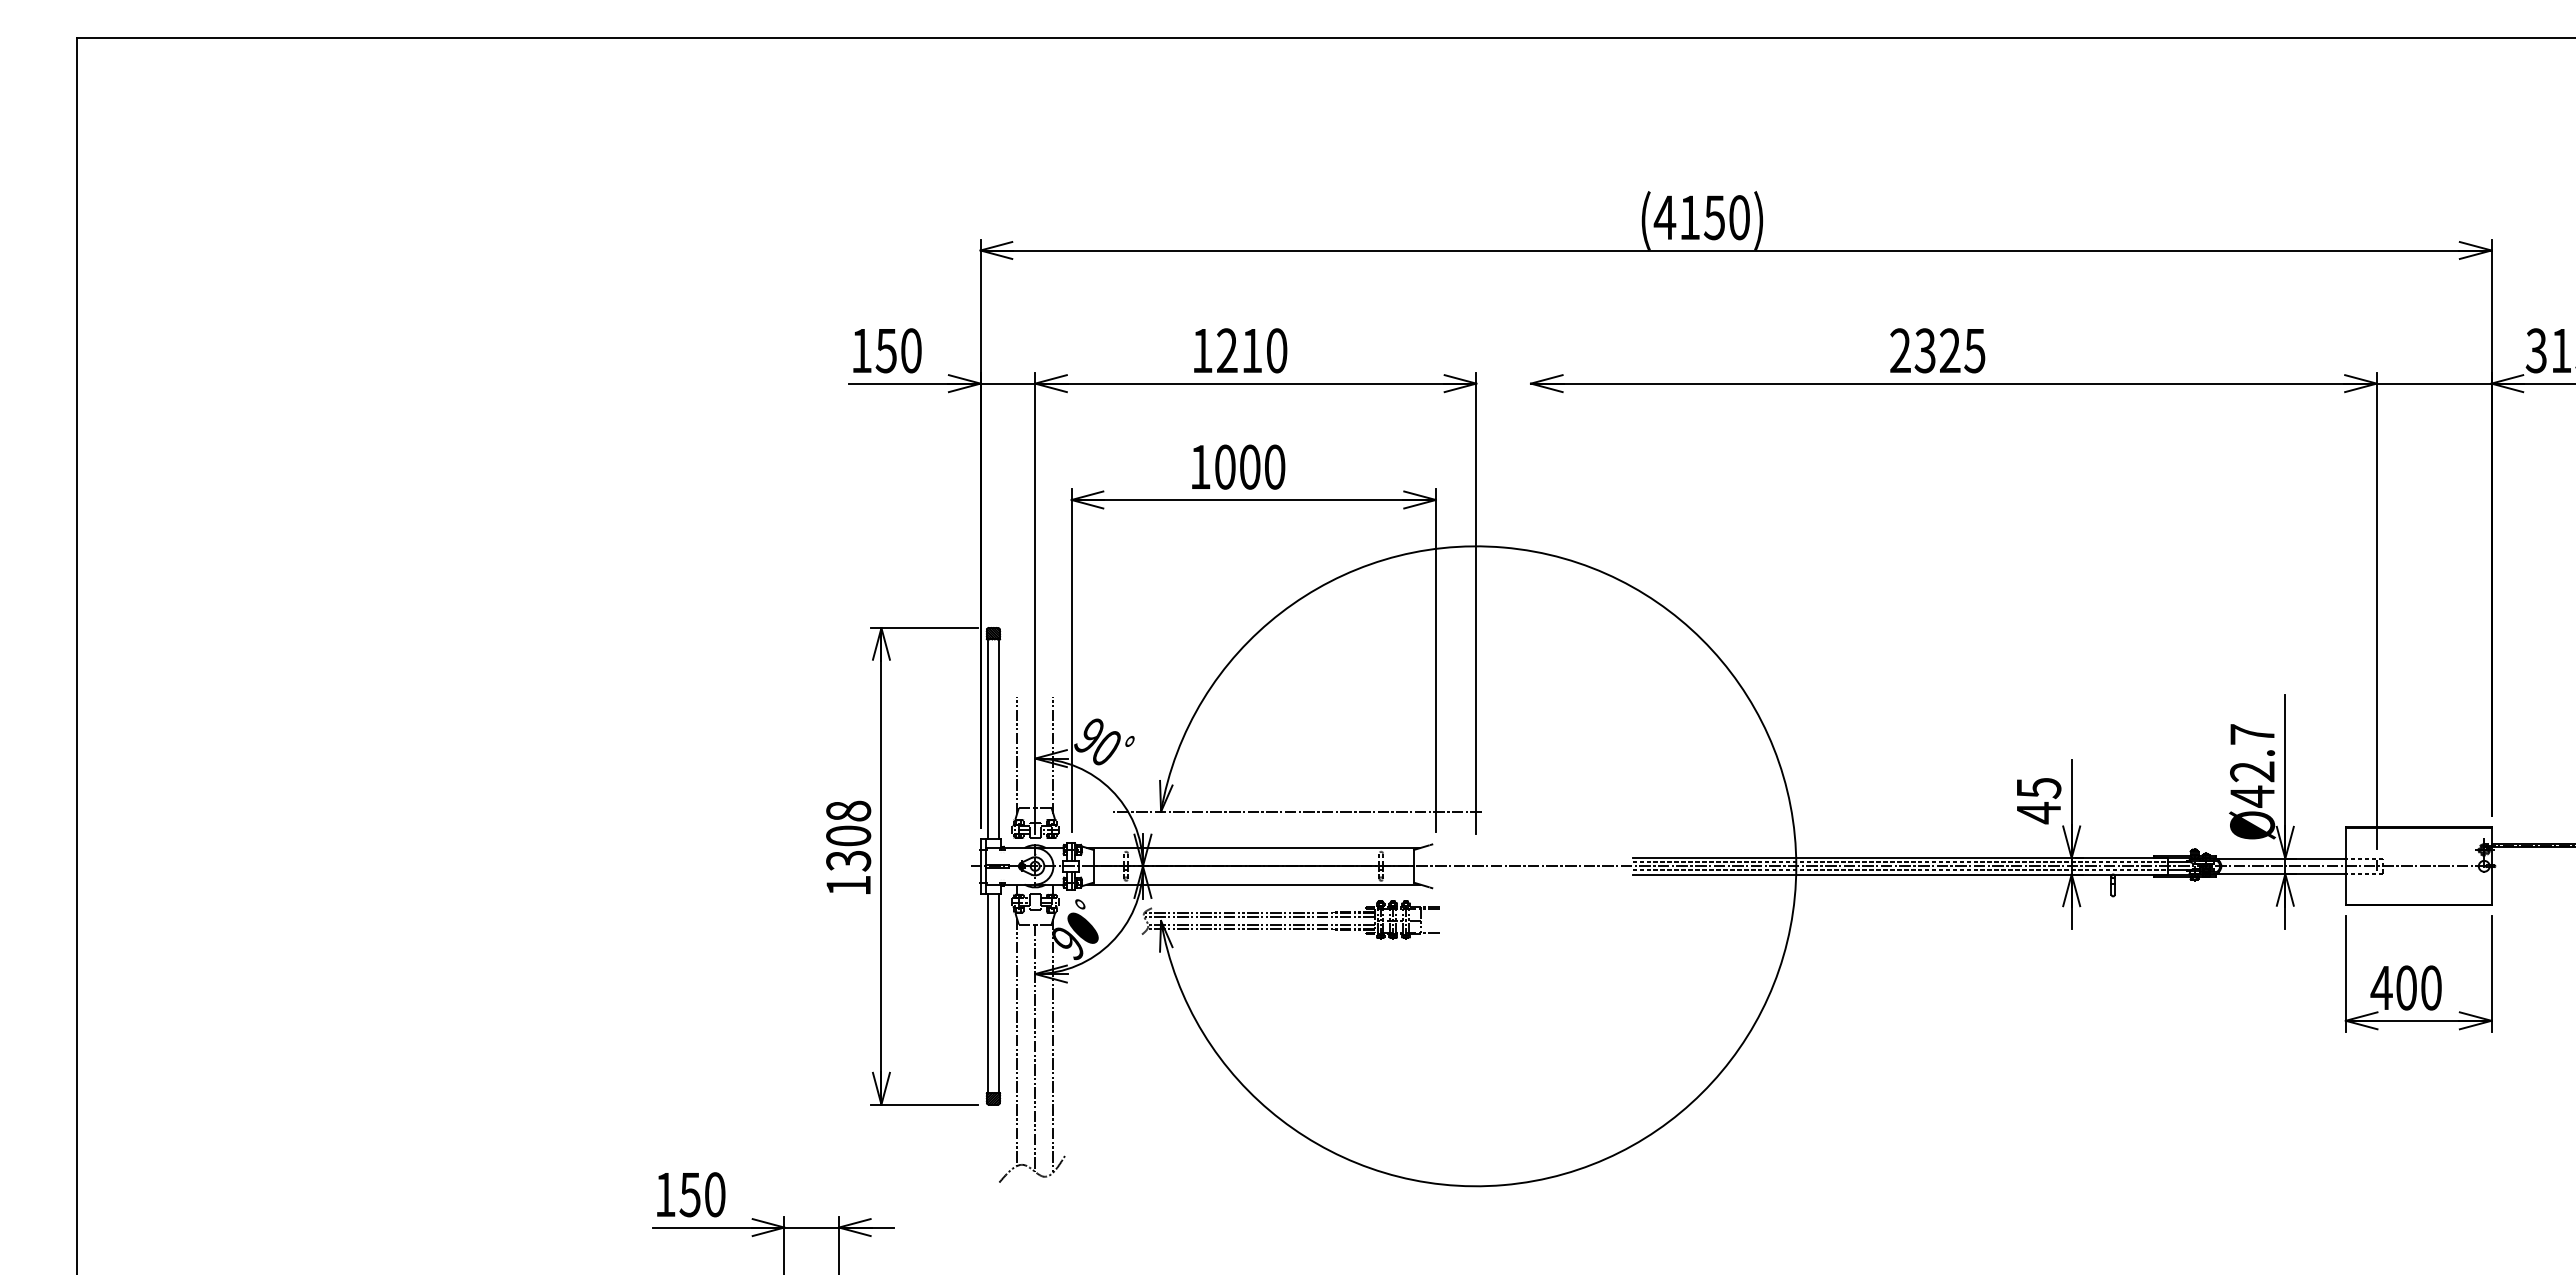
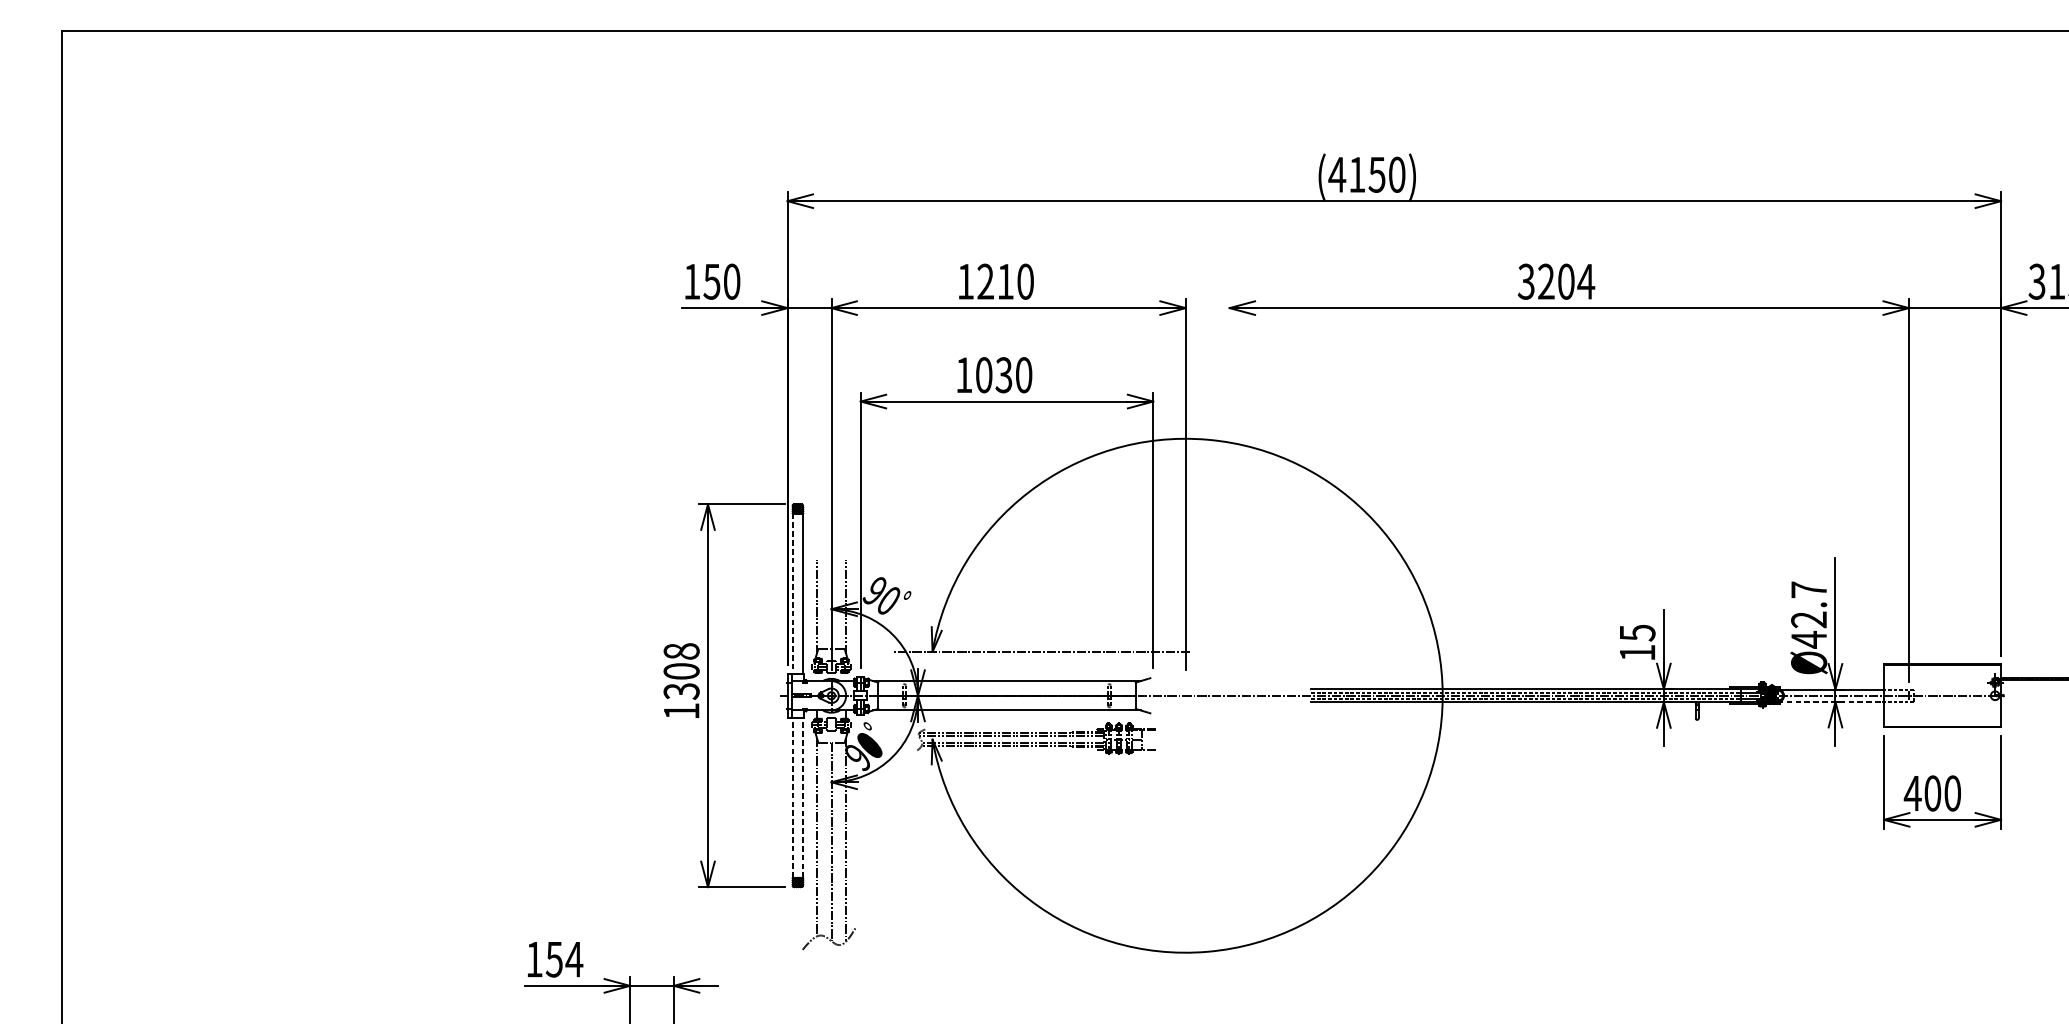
text: (1937, 350) -> (1556, 281), 2325 -> 3204
text: (1249, 466) -> (1003, 374), 1000 -> 1030
line: (987, 739) -> (793, 593), solid -> dashed
text: (2038, 813) -> (1637, 653), 45 -> 15
line: (2279, 874) -> (1830, 702), solid -> dashed
line: (987, 993) -> (793, 797), solid -> dashed
line: (999, 993) -> (802, 797), solid -> dashed
text: (714, 1194) -> (573, 959), 150 -> 154

